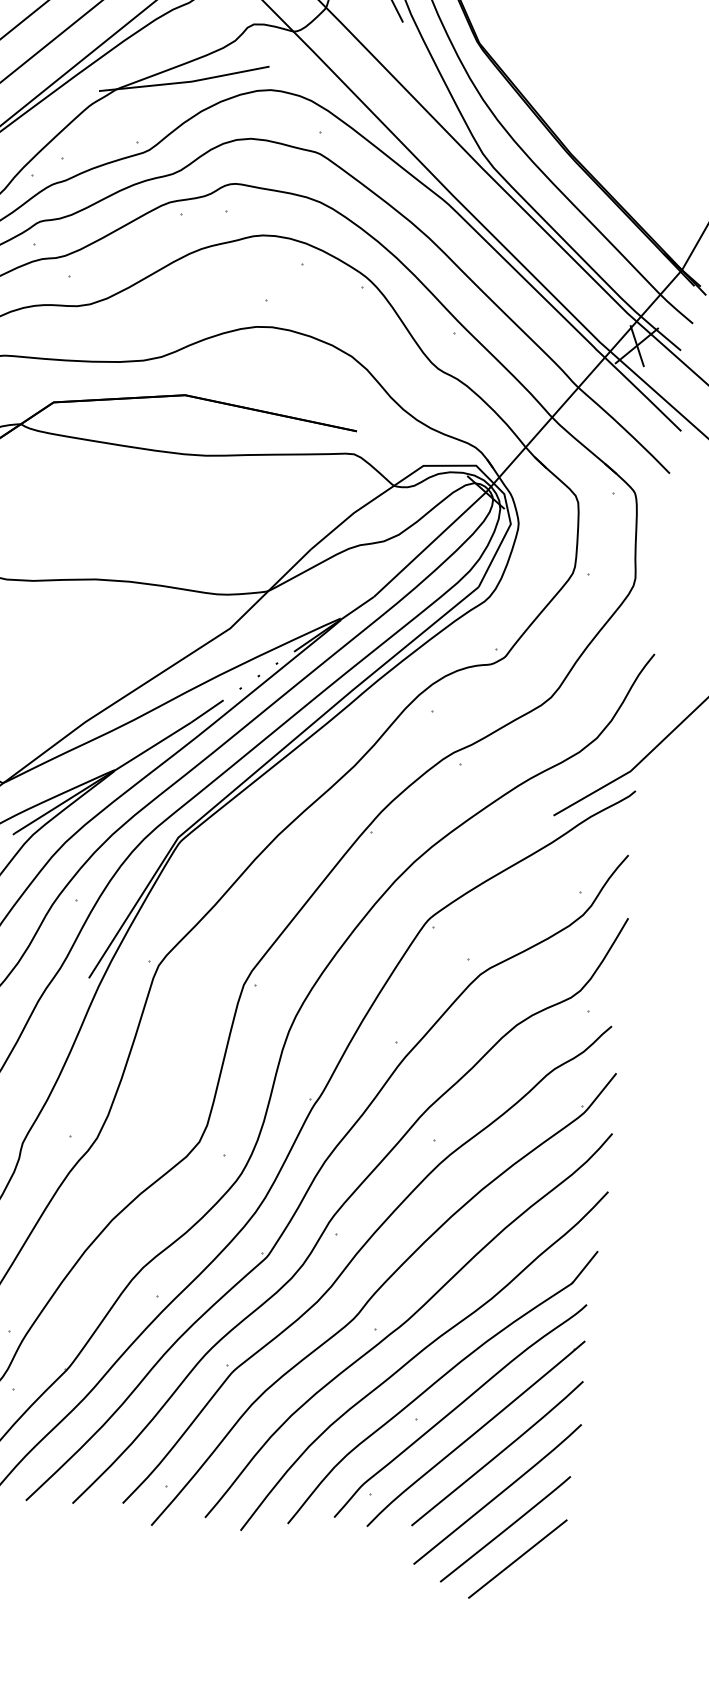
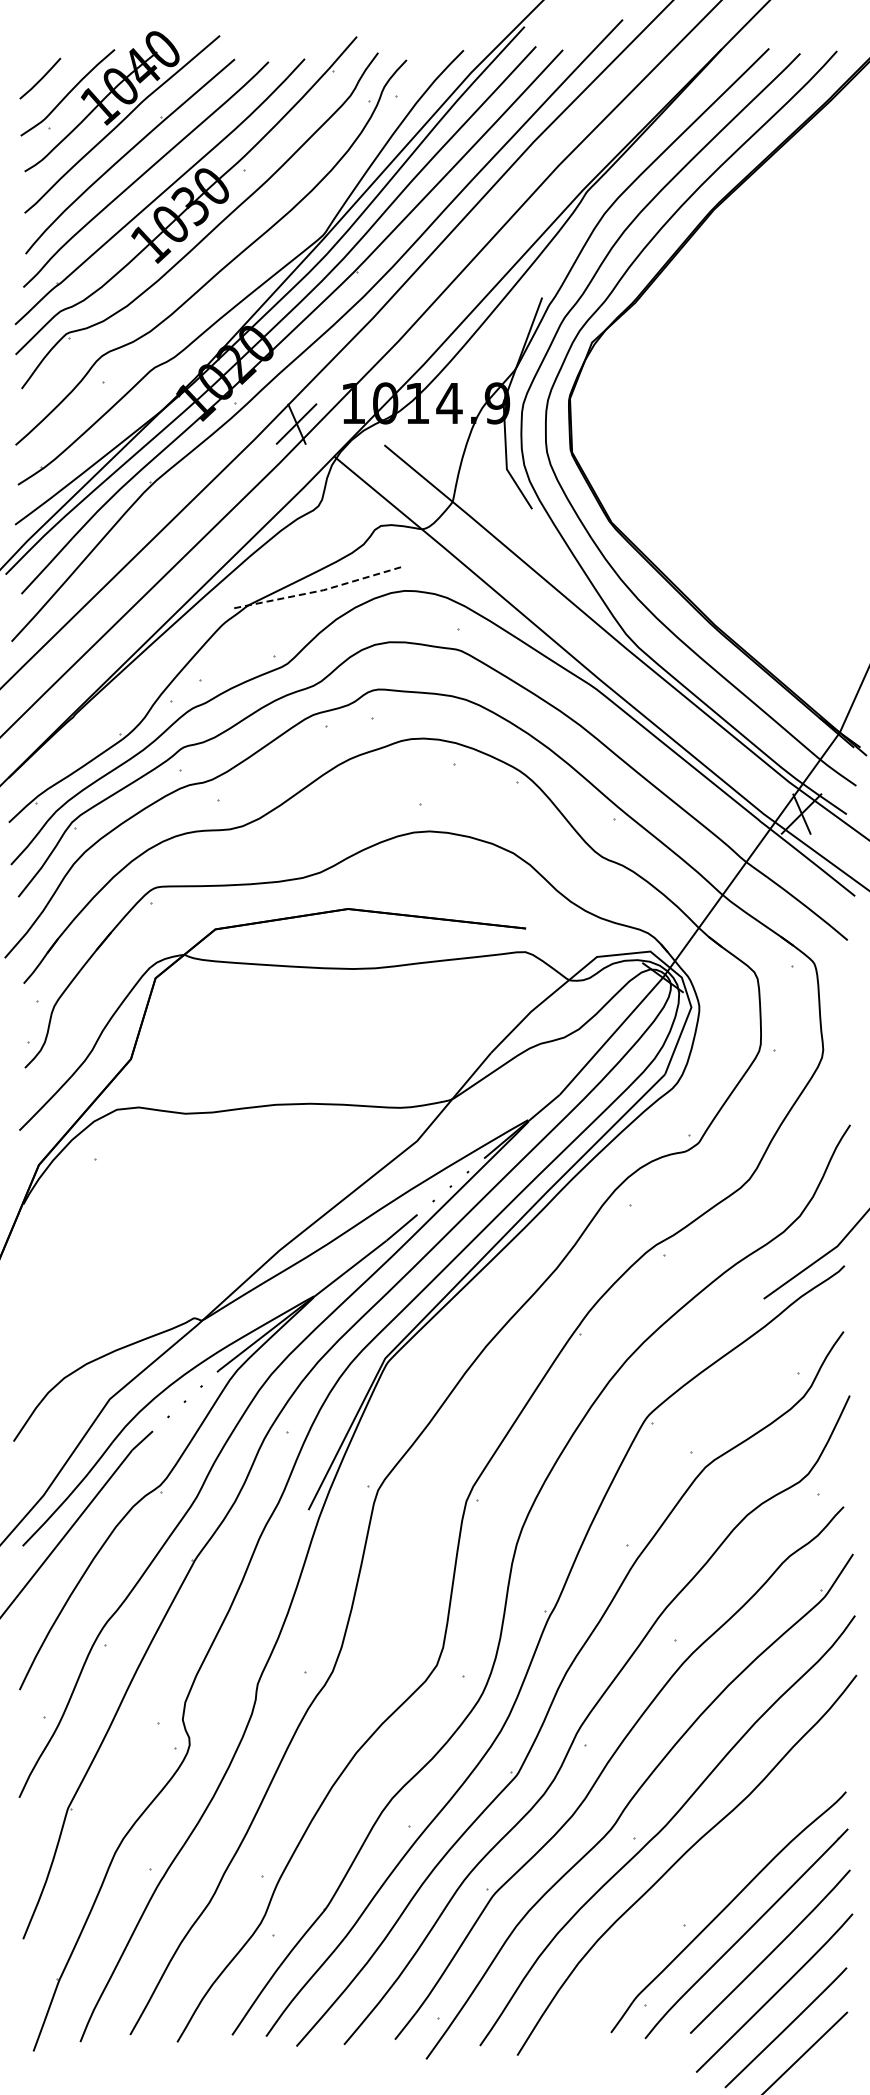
line: (184, 82) -> (316, 591), solid -> dashed
part: (438, 1381) -> (703, 1884), removed

